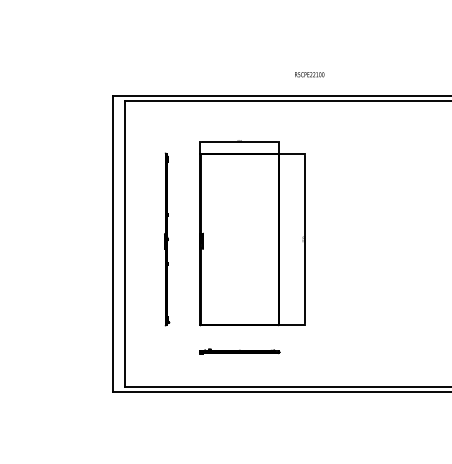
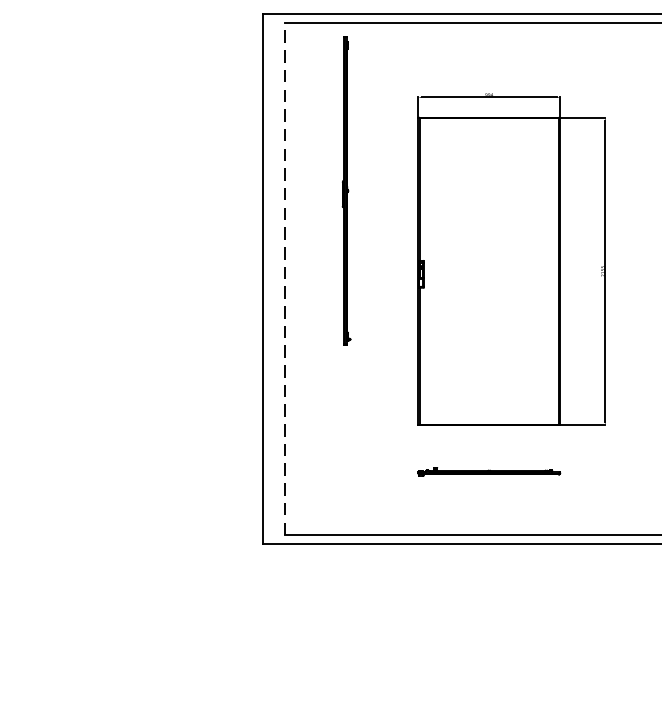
part: (167, 239) -> (347, 190), moved
line: (125, 243) -> (284, 278), solid -> dashed

